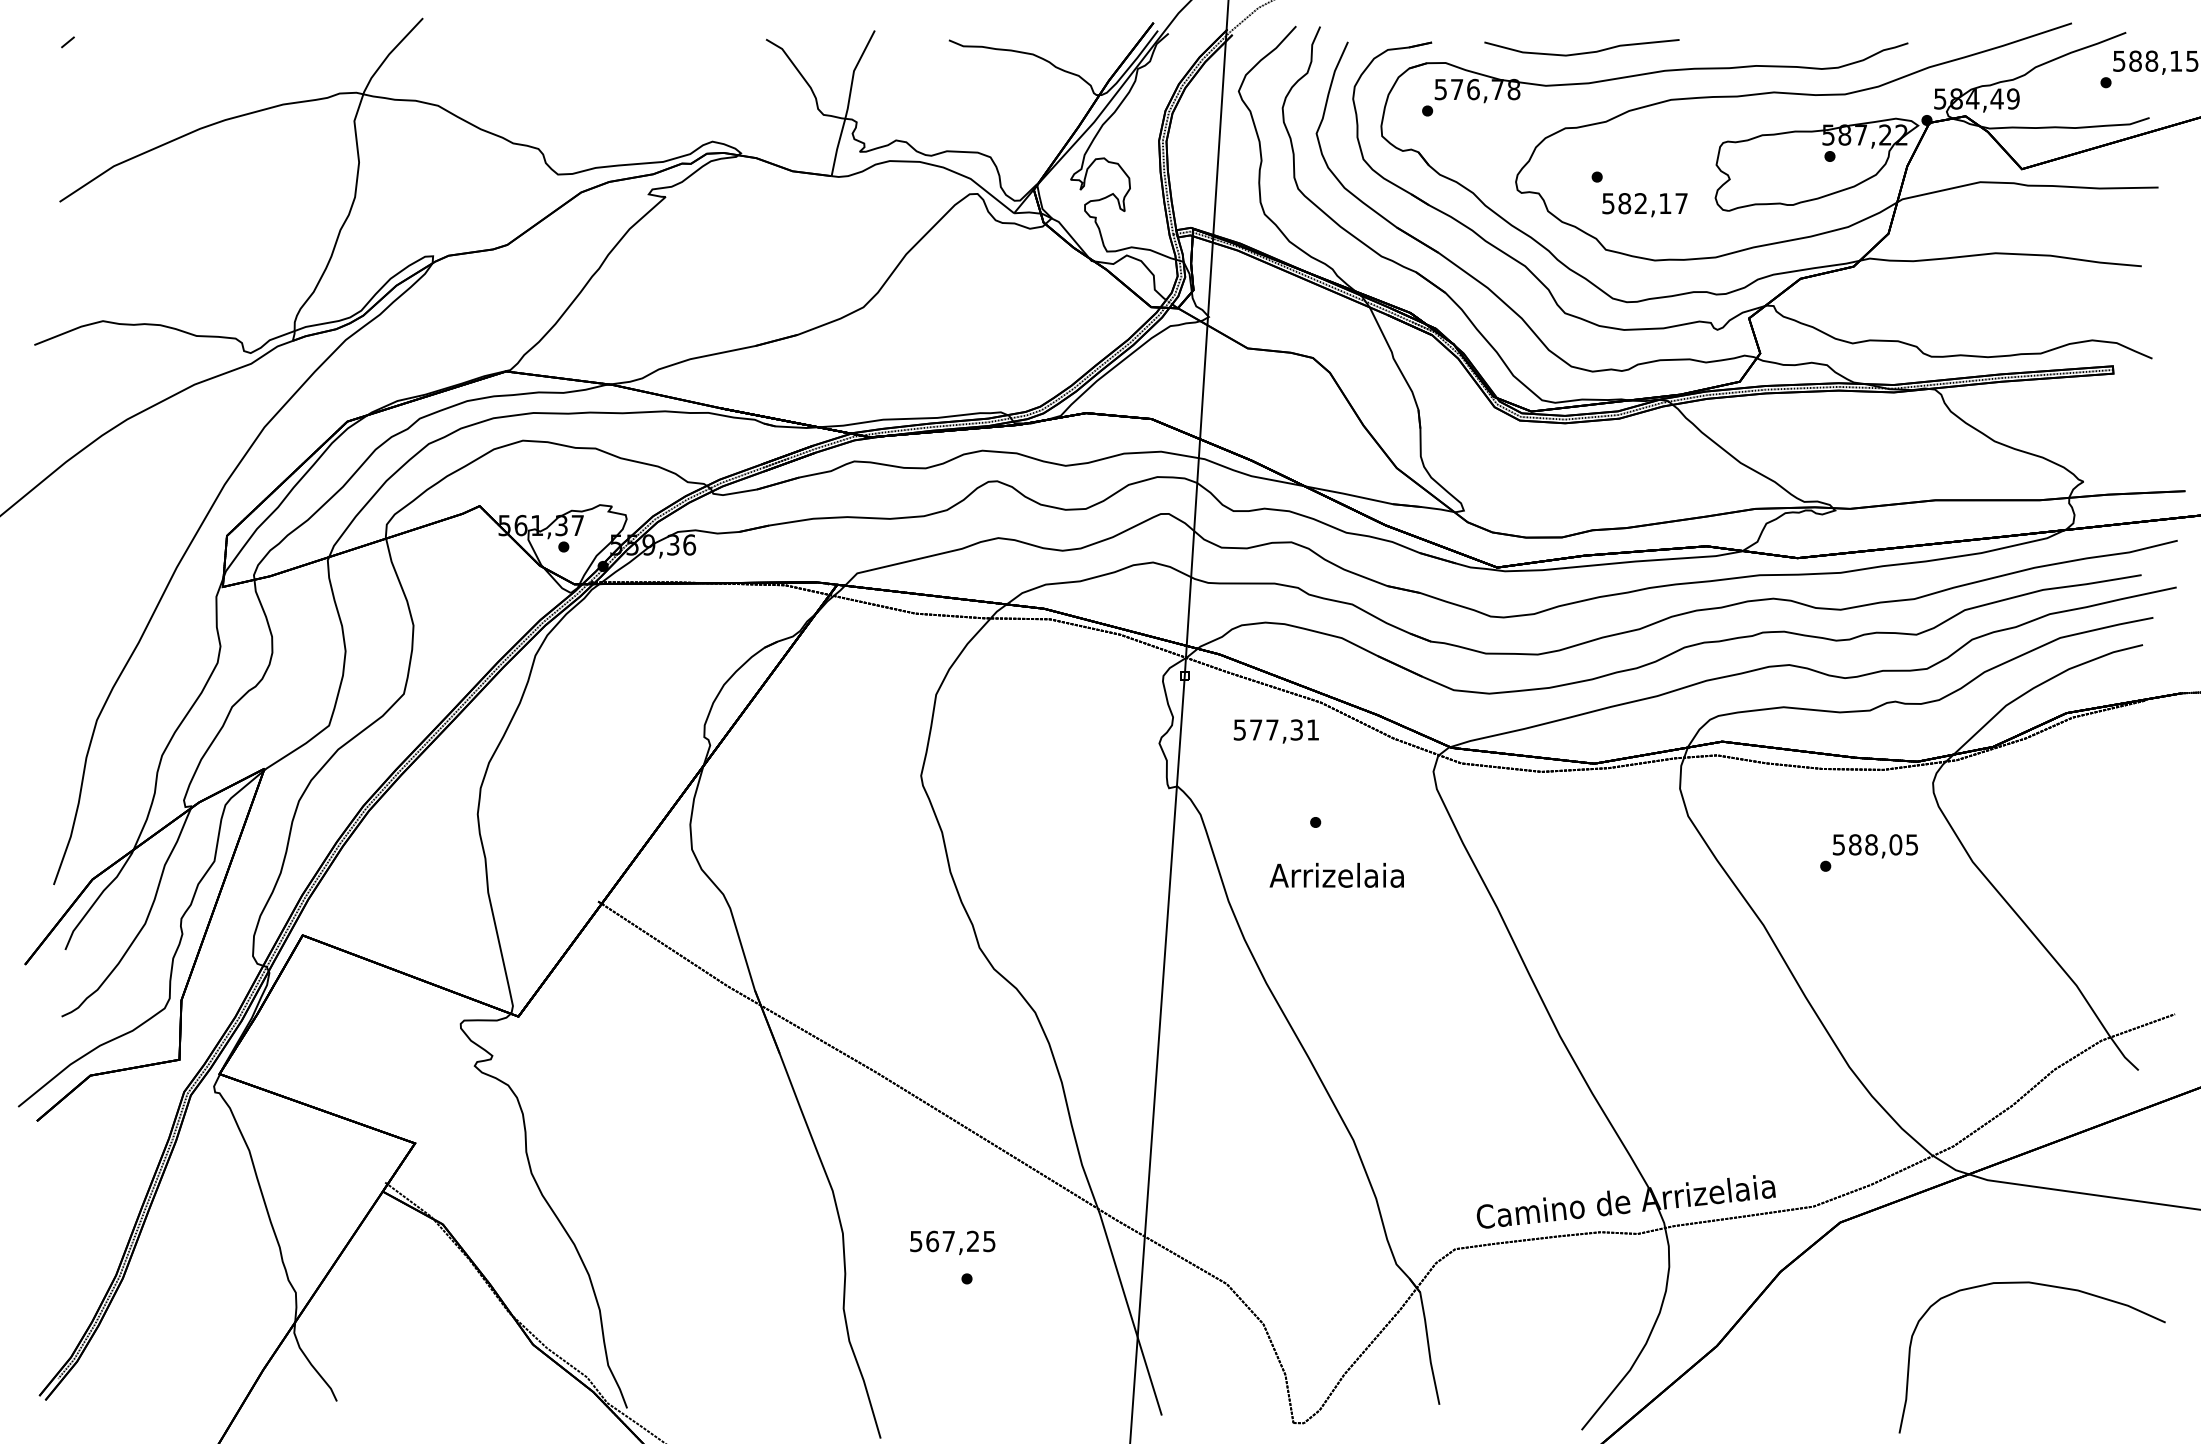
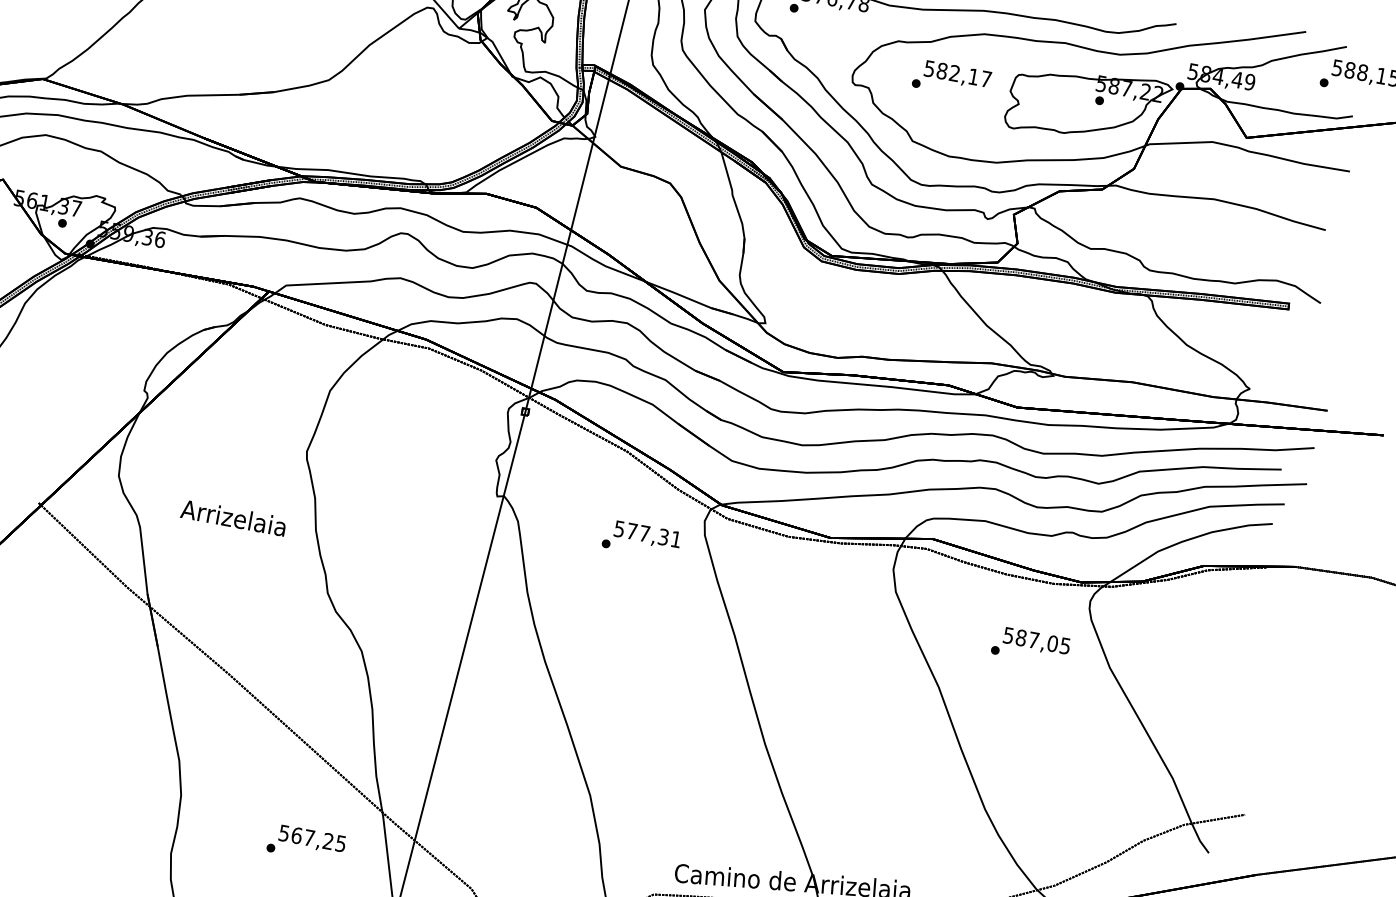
text: (1644, 205) -> (957, 75), moved
text: (1275, 731) -> (646, 535), moved
text: (1871, 844) -> (1033, 640), 588,05 -> 587,05
text: (1336, 874) -> (233, 517), moved
text: (952, 1242) -> (312, 839), moved

